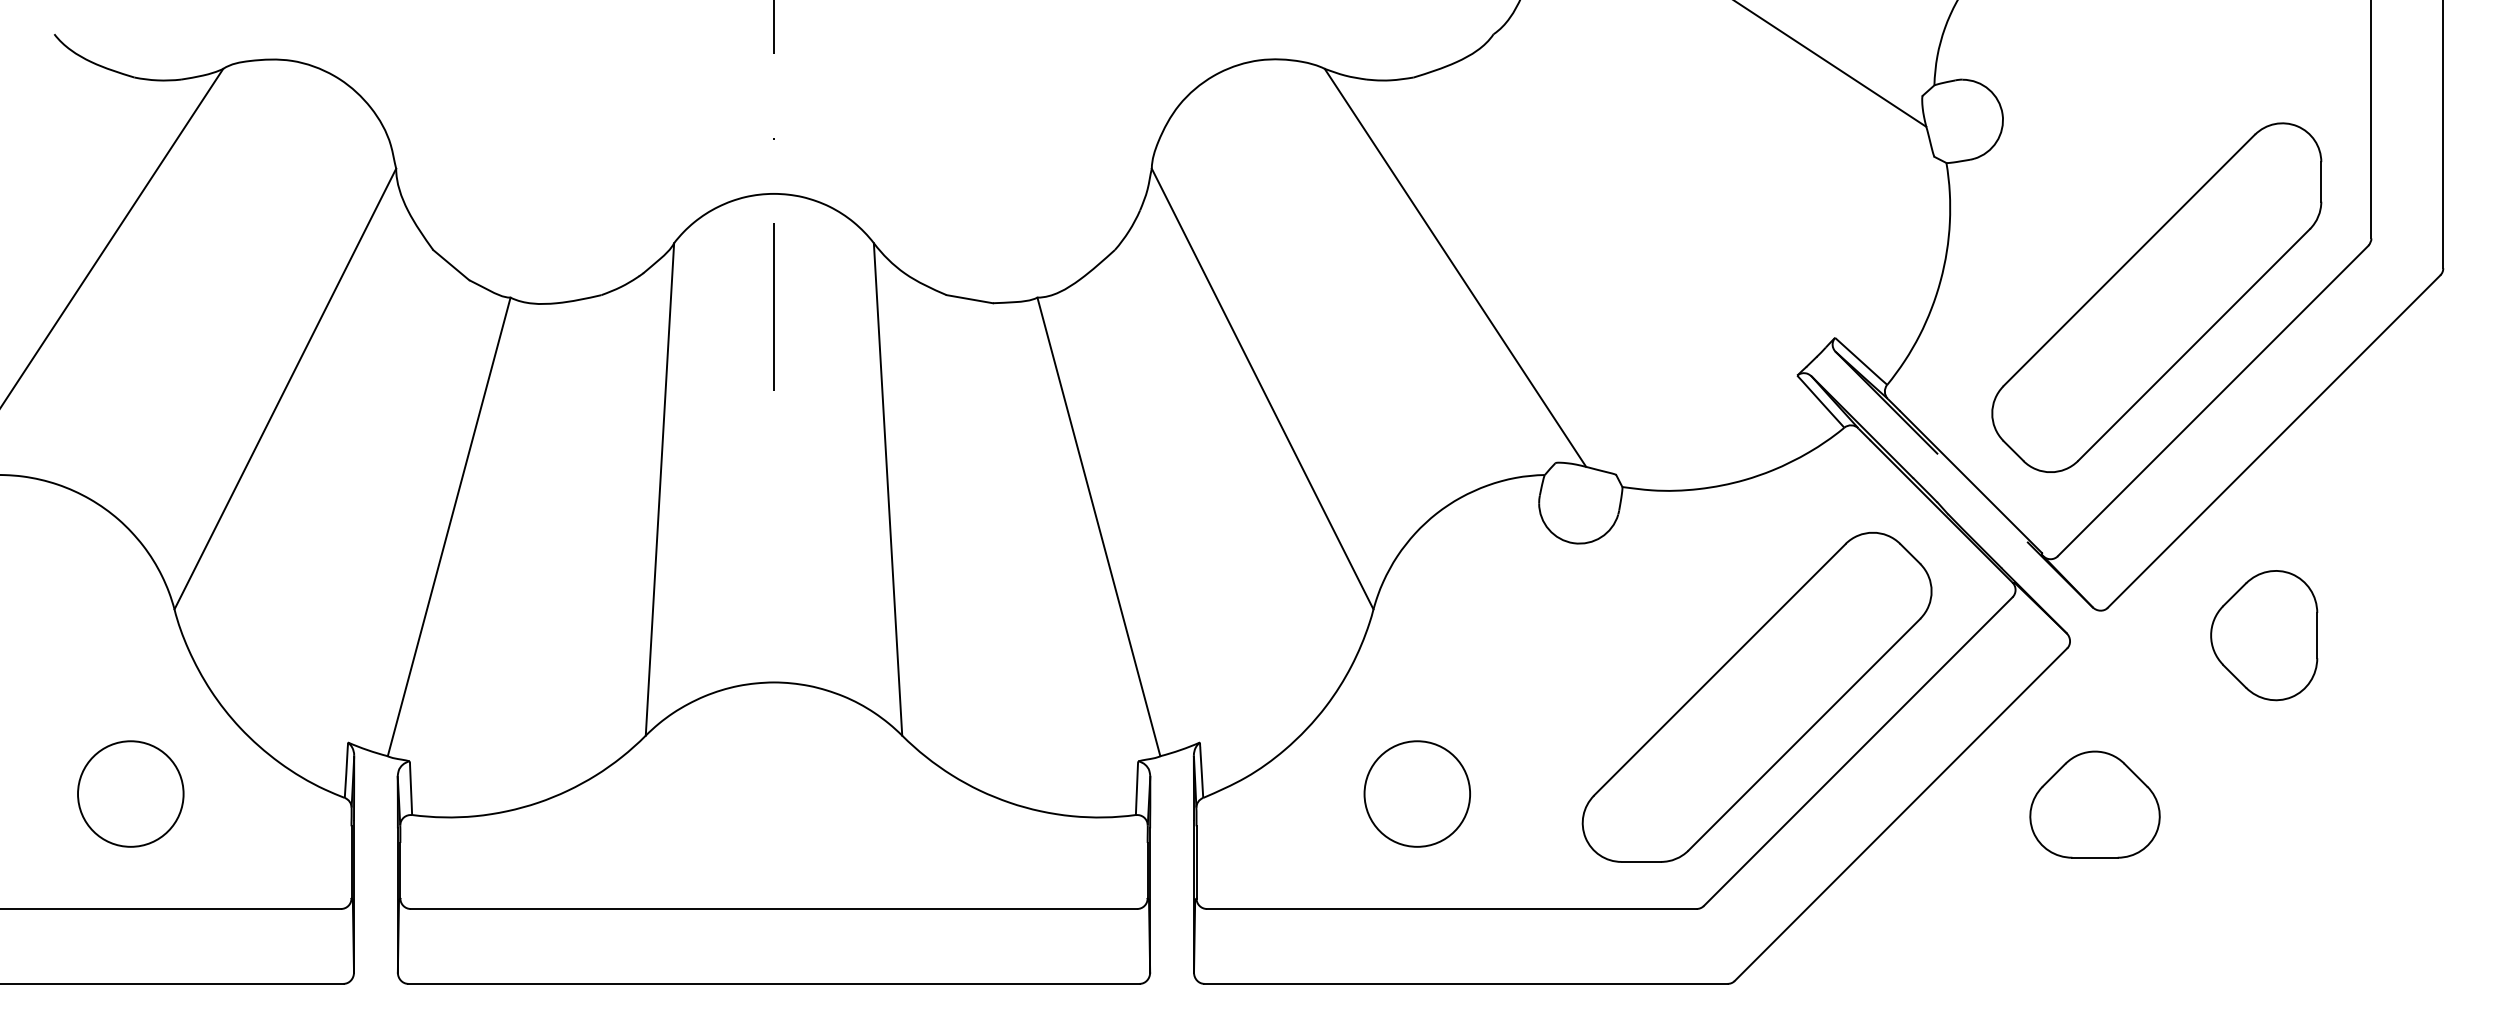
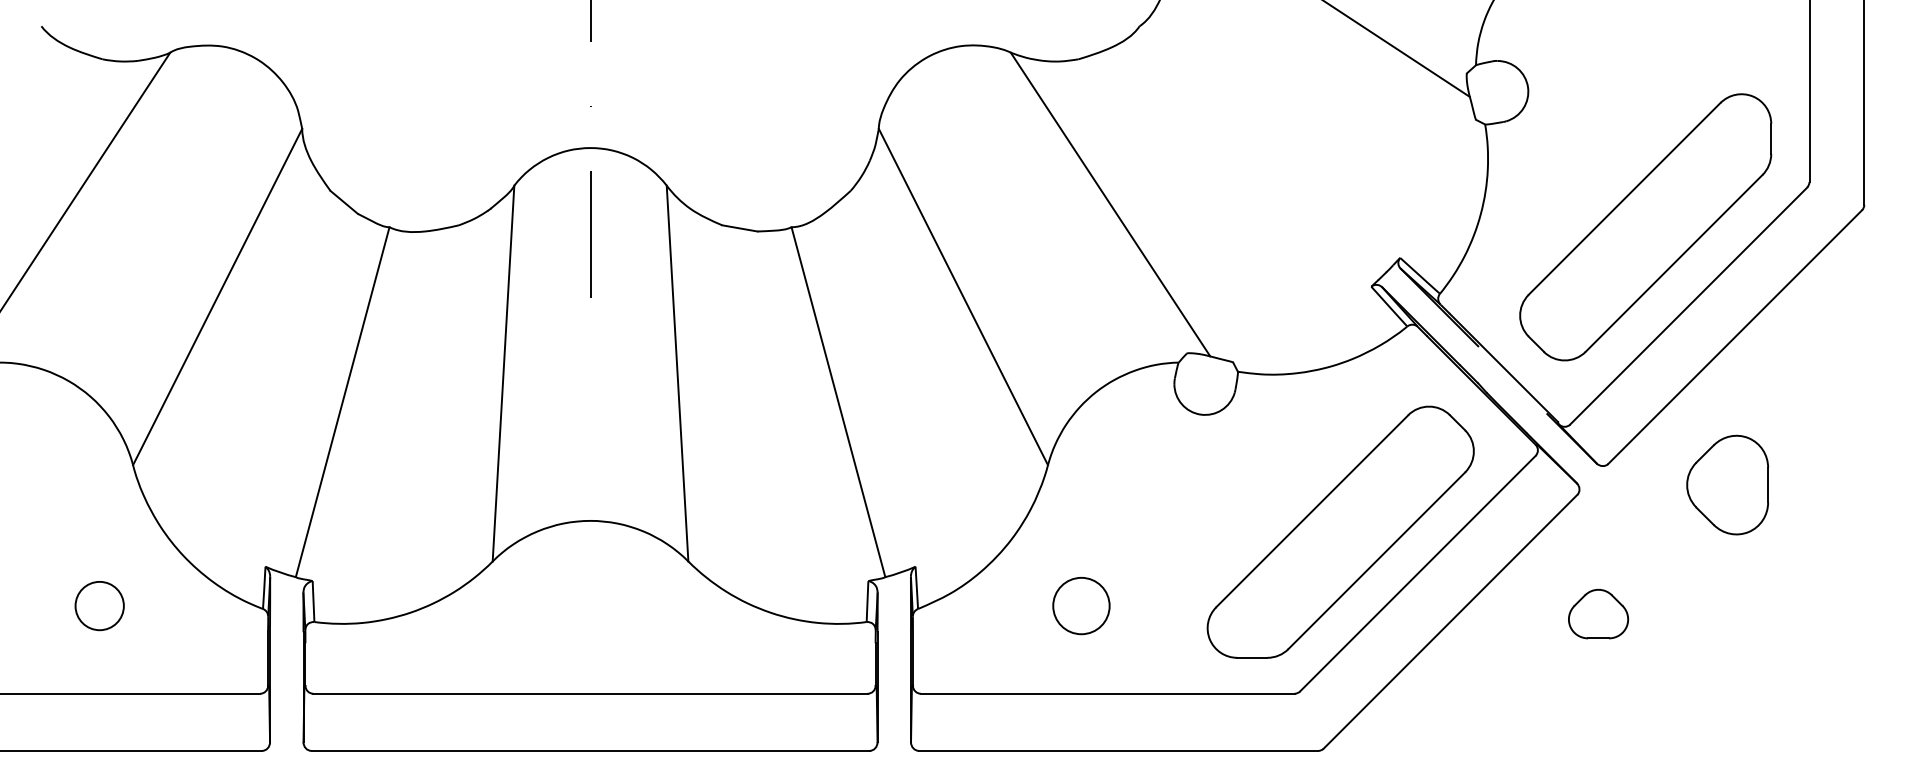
circle: (130, 793) -> (99, 605), size x0.6
circle: (1417, 793) -> (1081, 605), size x0.7
part: (2094, 803) -> (1598, 613), size x0.6

